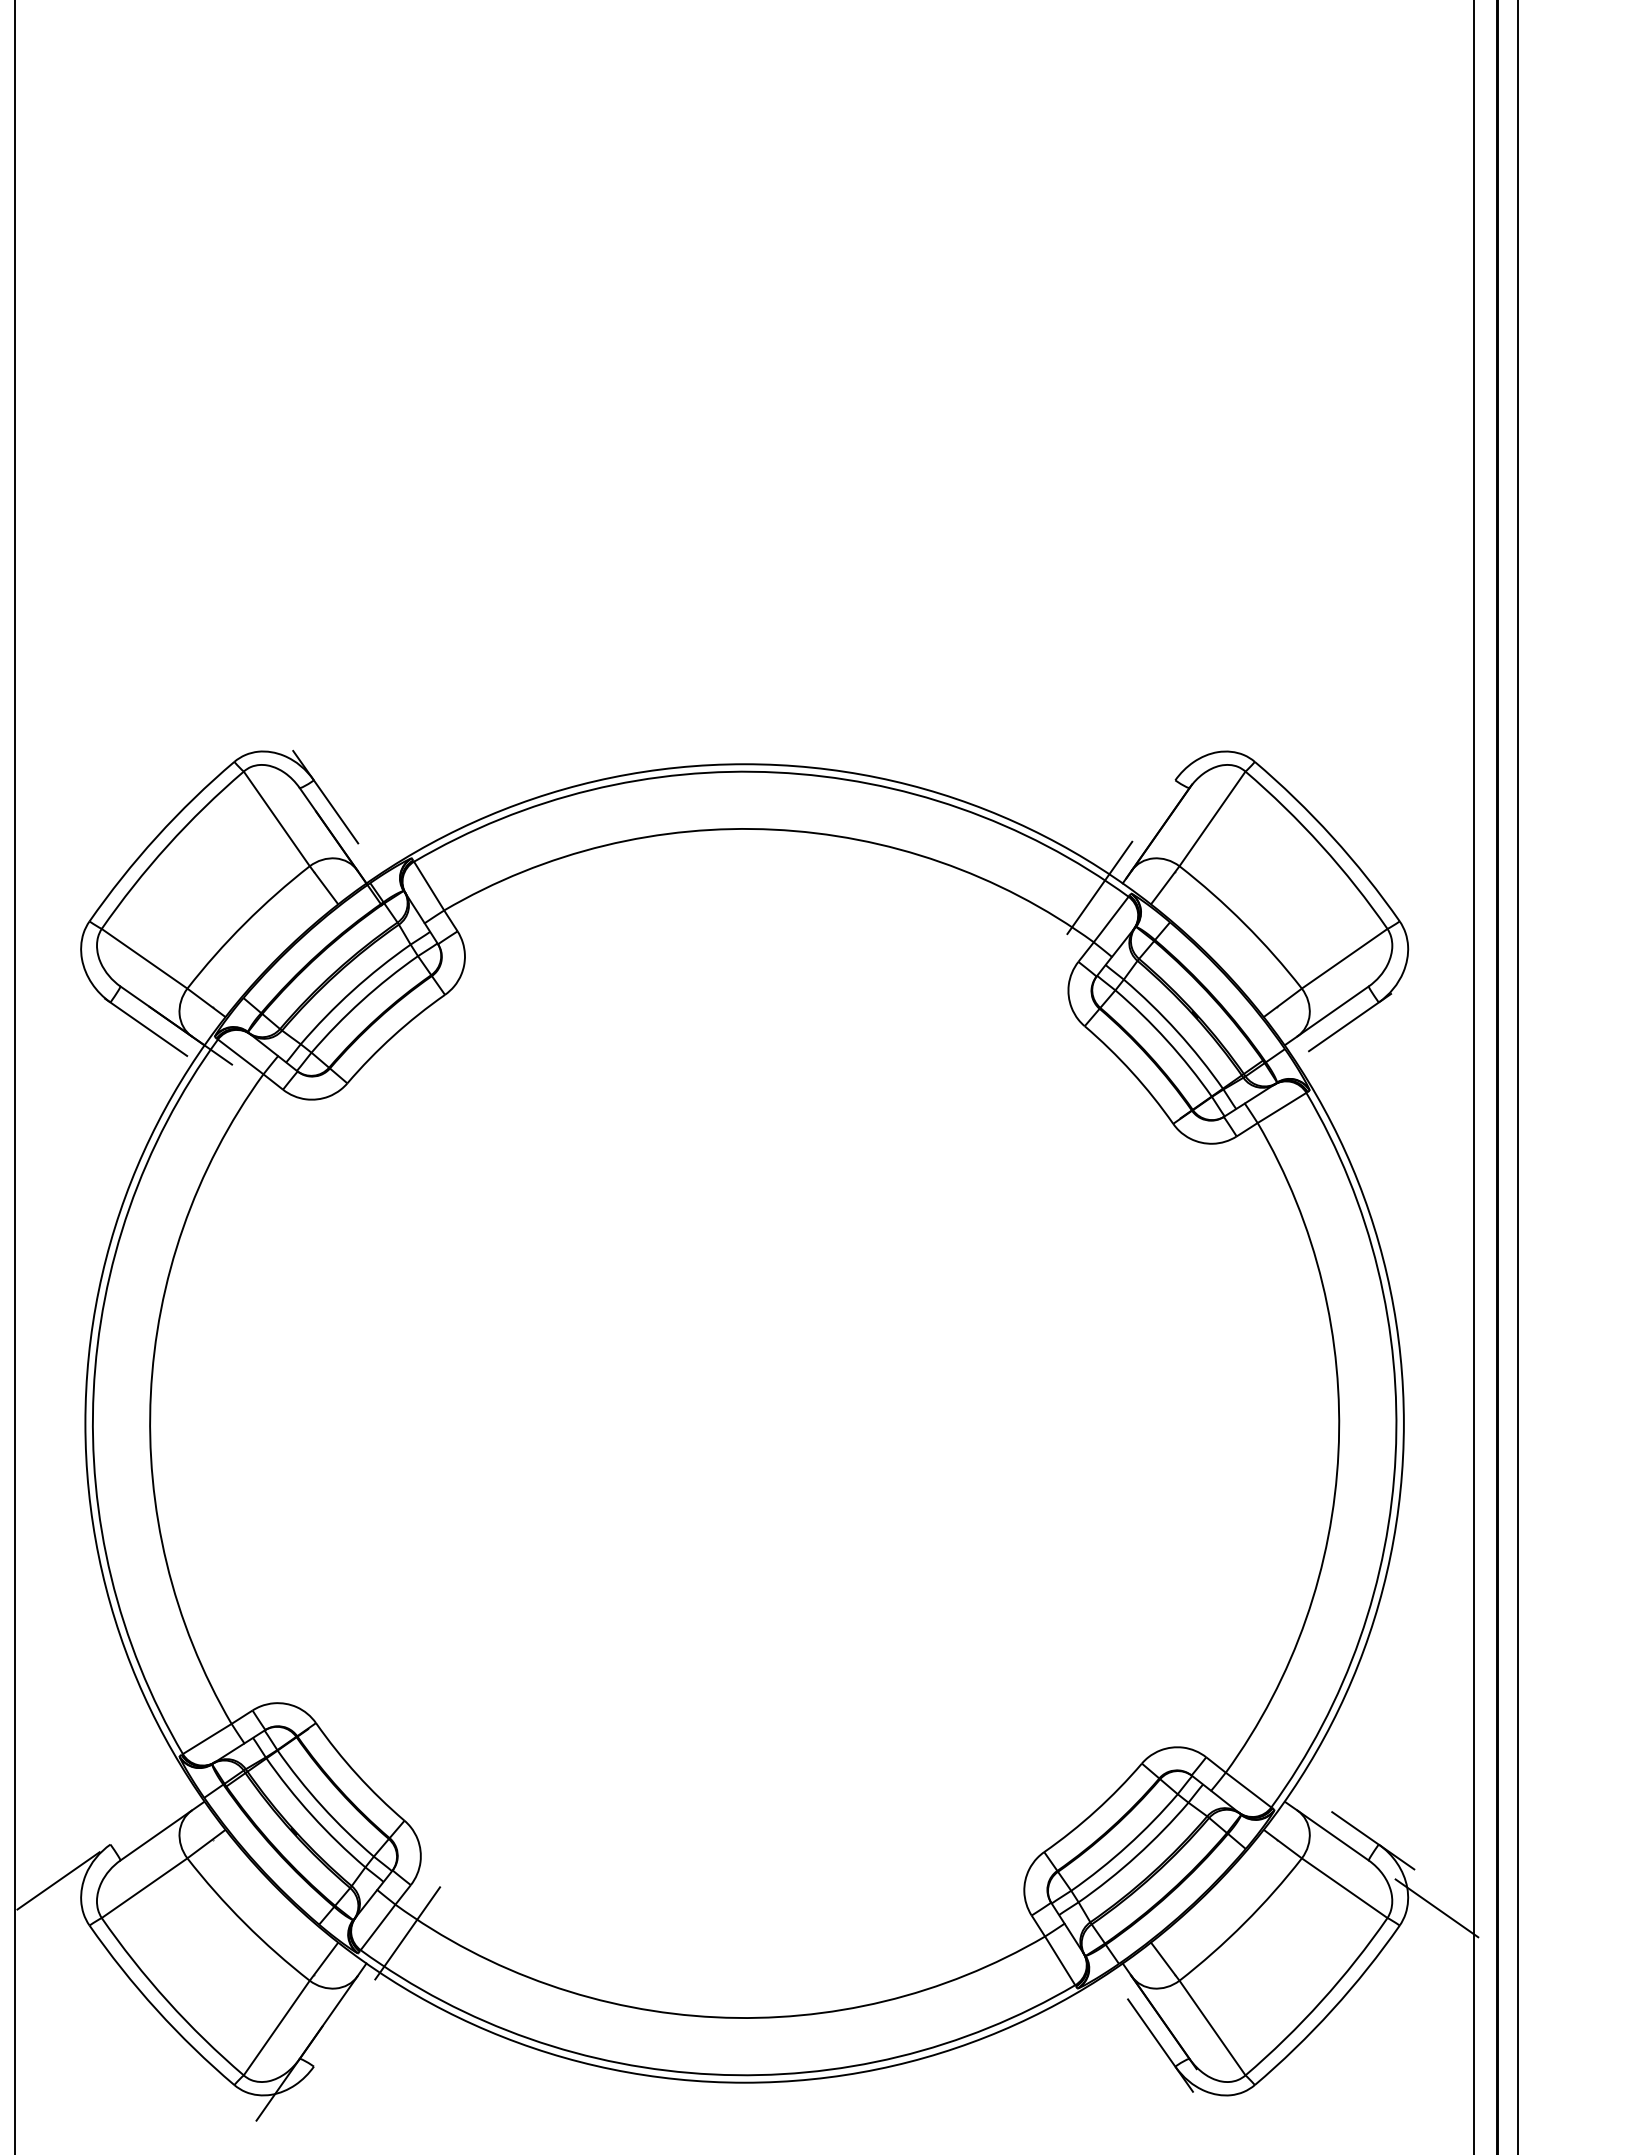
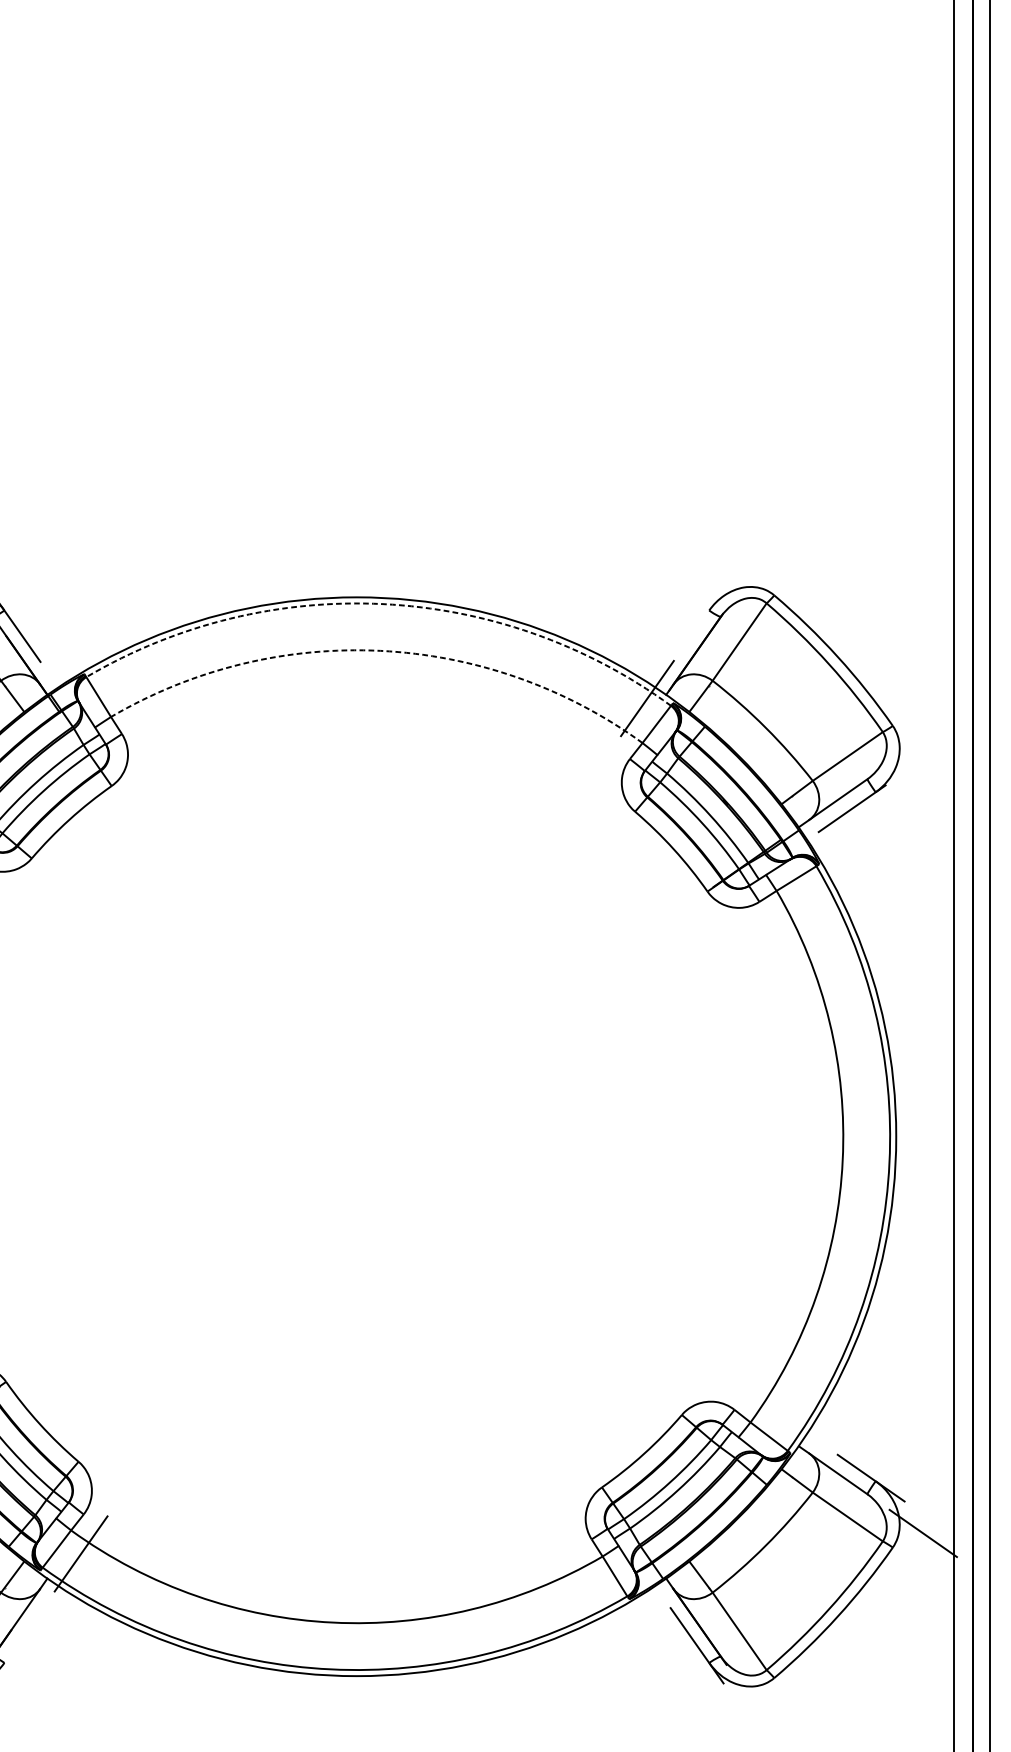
arc: (776, 772) -> (382, 604), solid -> dashed
arc: (773, 829) -> (380, 650), solid -> dashed

